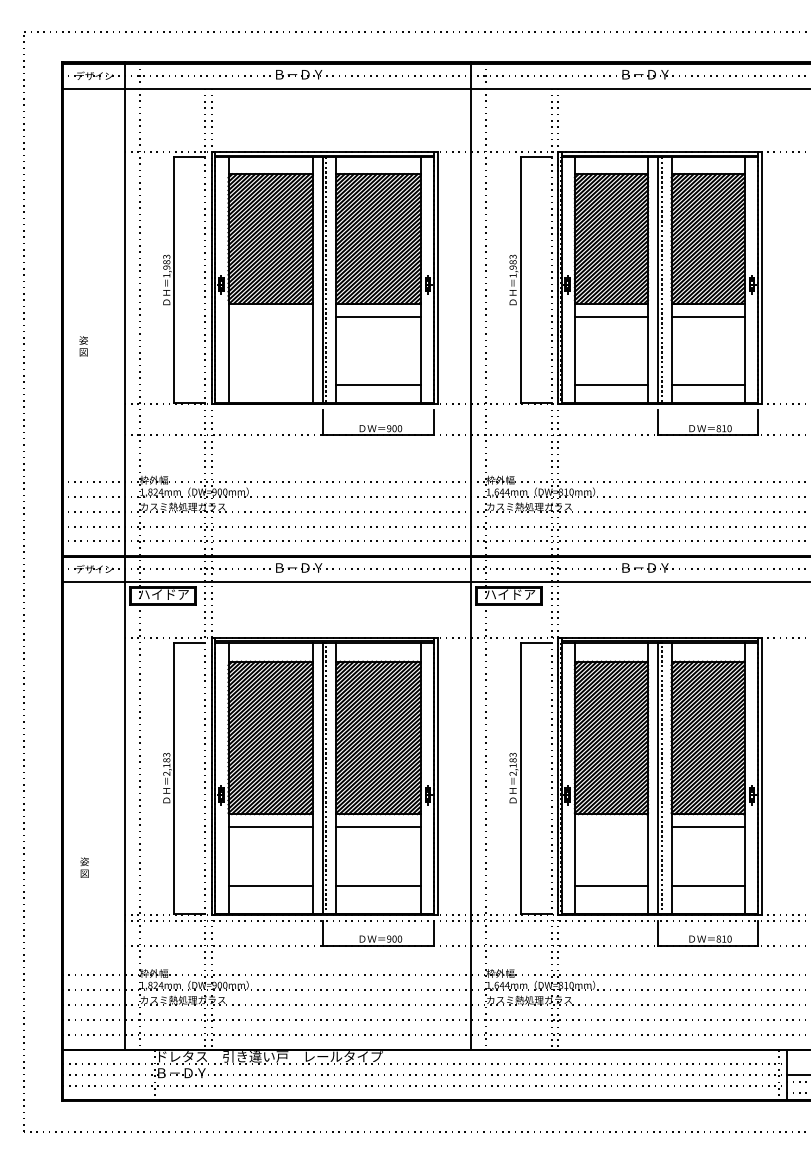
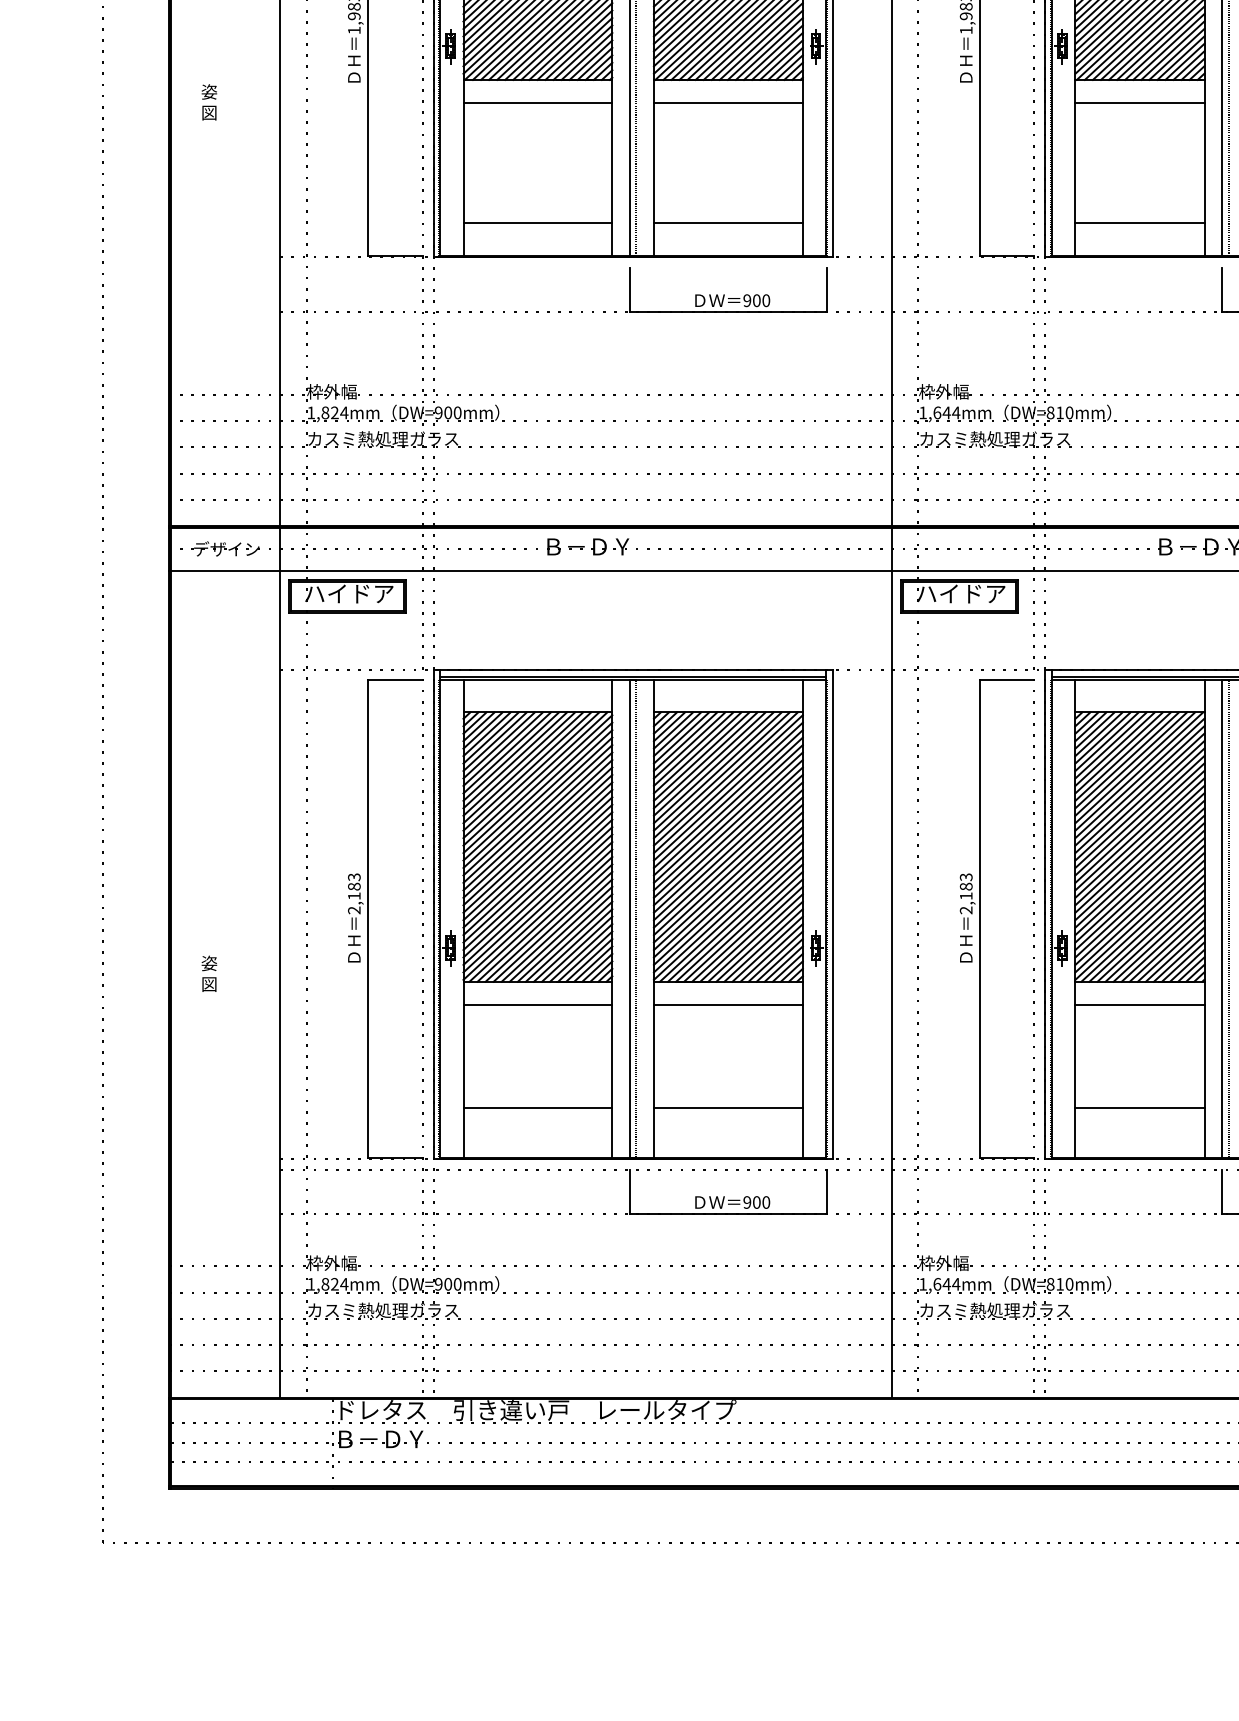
line: (270, 316) -> (537, 102), added
text: (83, 346) -> (209, 102), moved
line: (270, 384) -> (537, 222), added
line: (611, 827) -> (1140, 1005), added
text: (84, 867) -> (209, 973), moved

